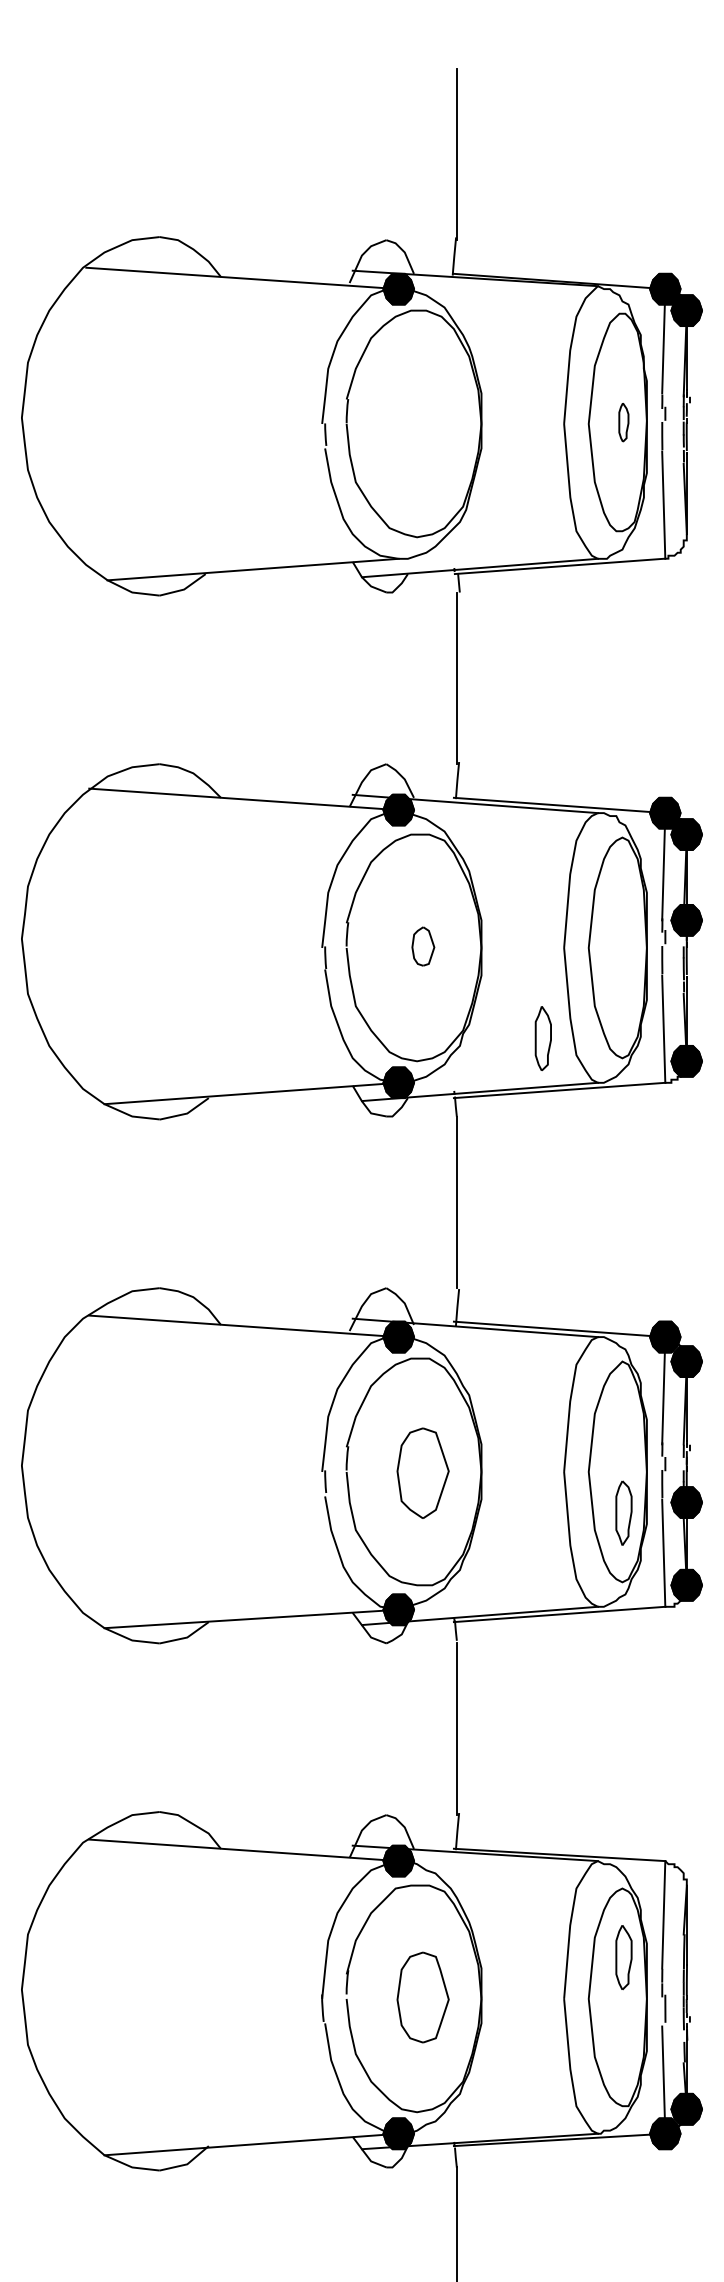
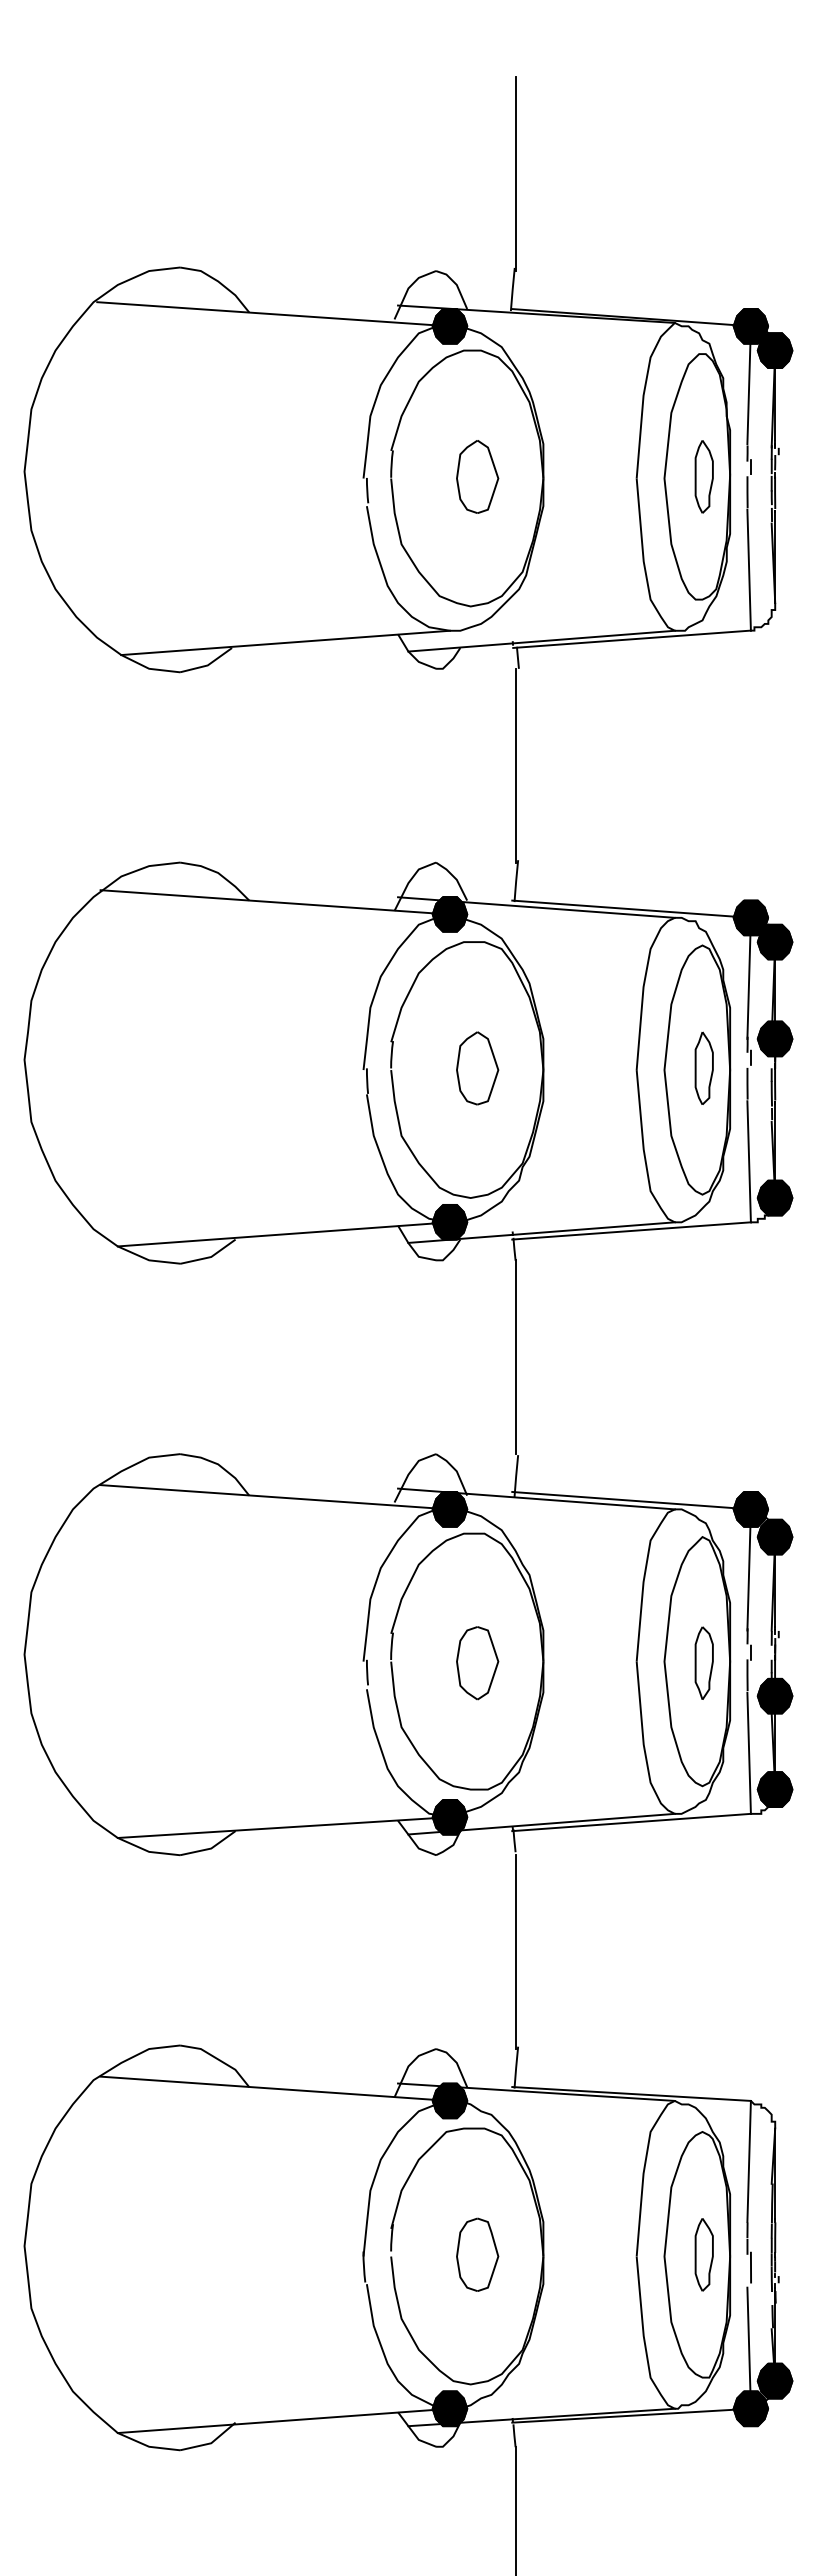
part: (423, 422) -> (477, 476), added
part: (623, 422) -> (703, 476), size x1.67
part: (423, 946) -> (477, 1068), size x1.67
part: (542, 1037) -> (703, 1067), moved
part: (423, 1473) -> (477, 1663), size x0.71
part: (623, 1512) -> (703, 1662), moved
part: (623, 1957) -> (703, 2254), moved
part: (423, 1997) -> (477, 2254), size x0.71

